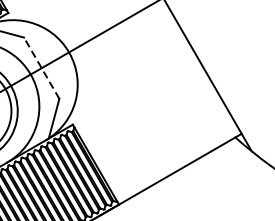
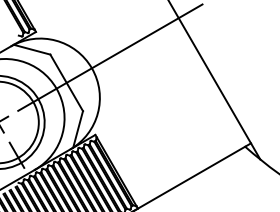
line: (41, 67) -> (66, 82), dashed -> solid

